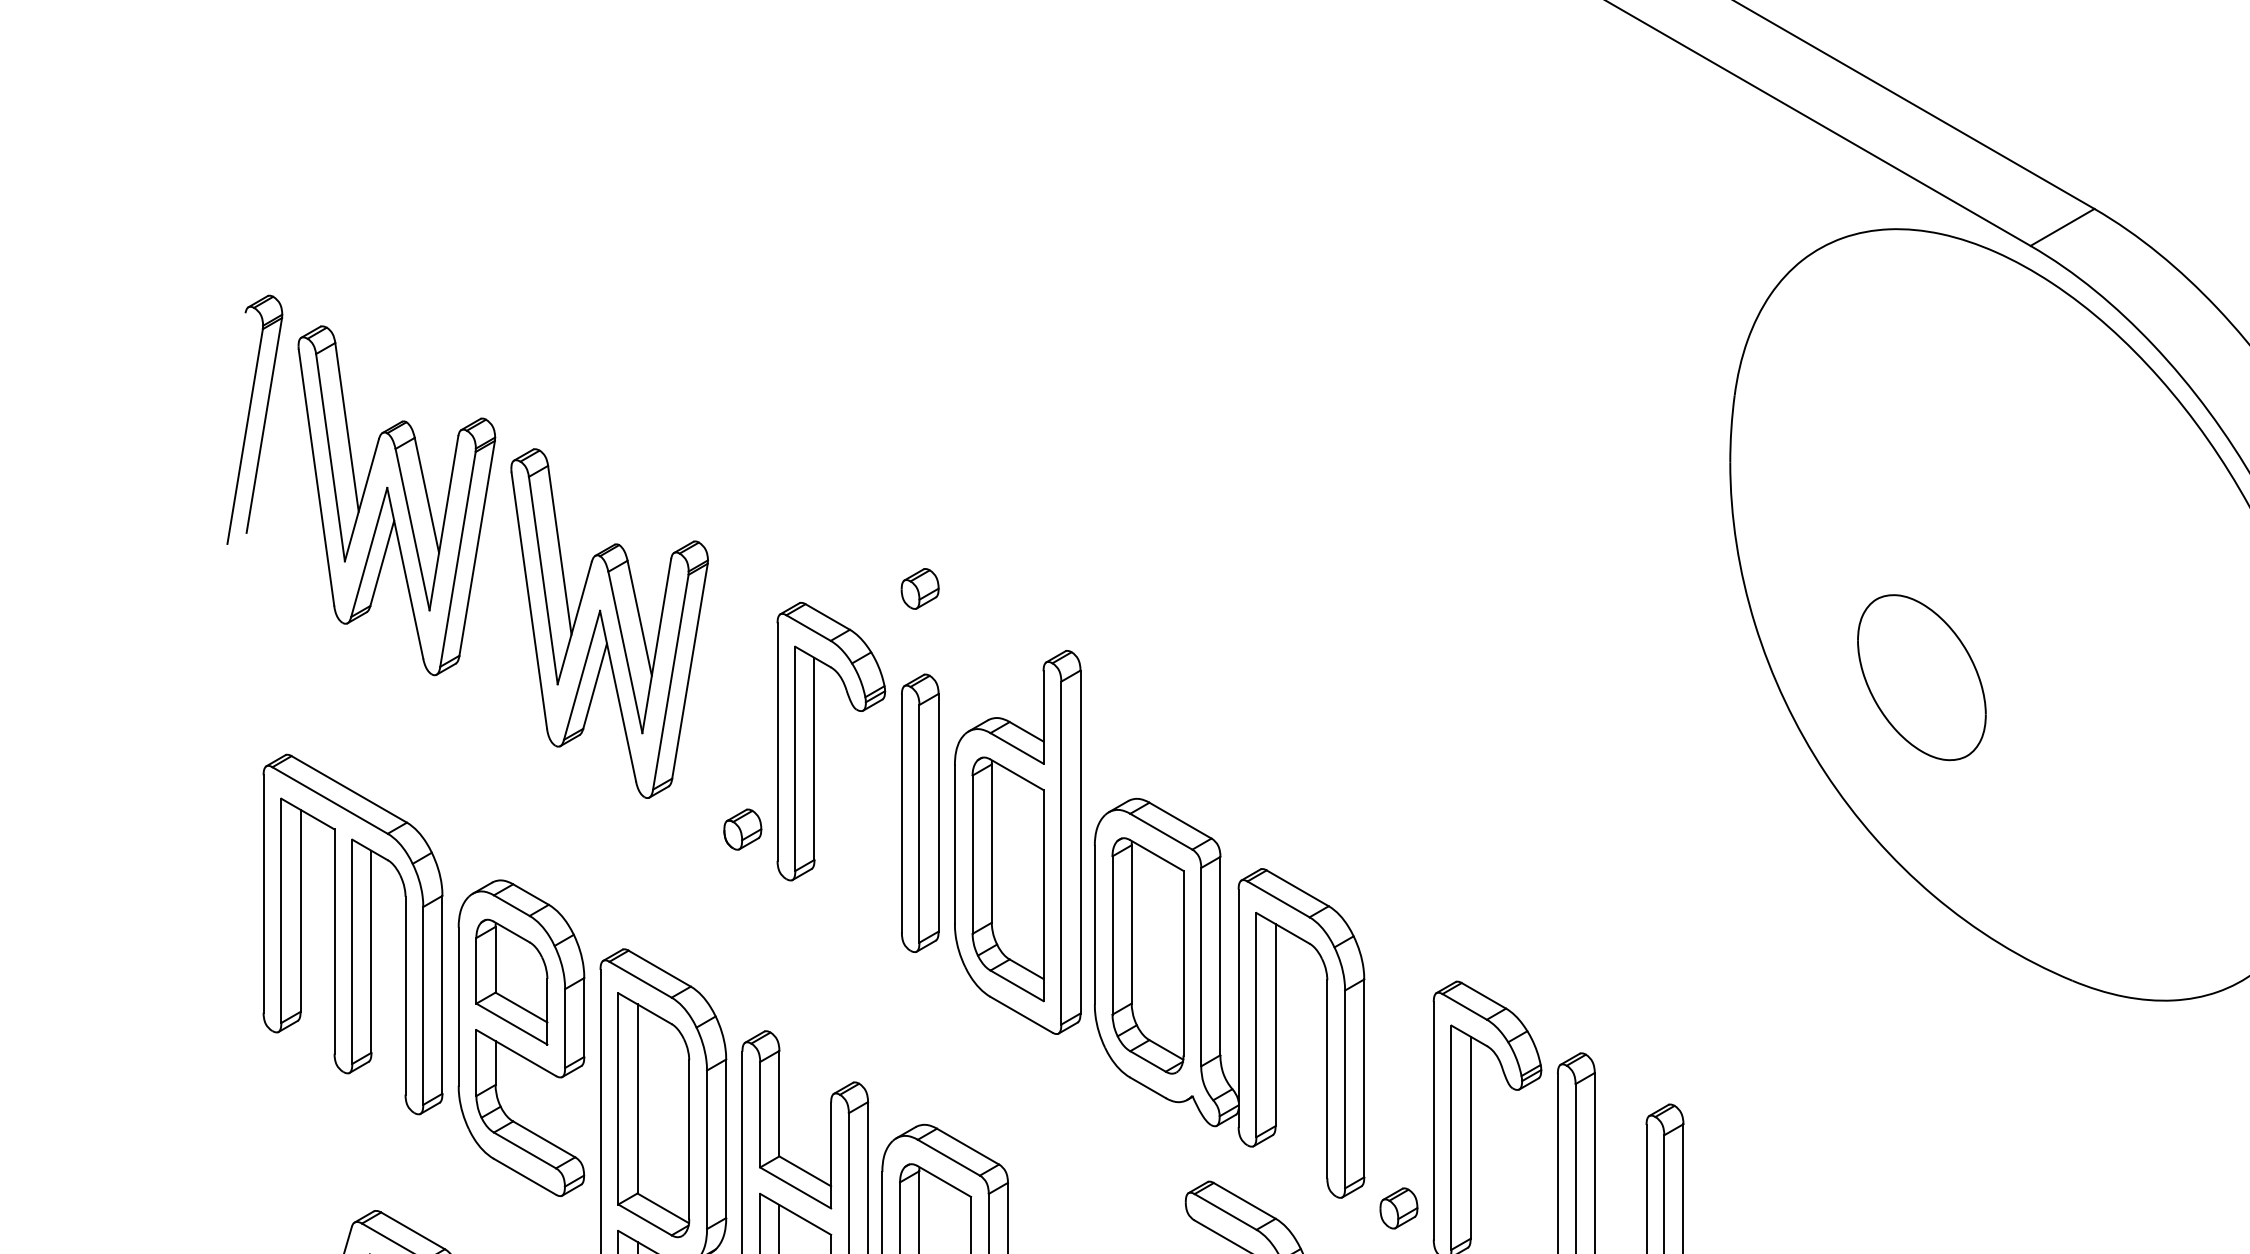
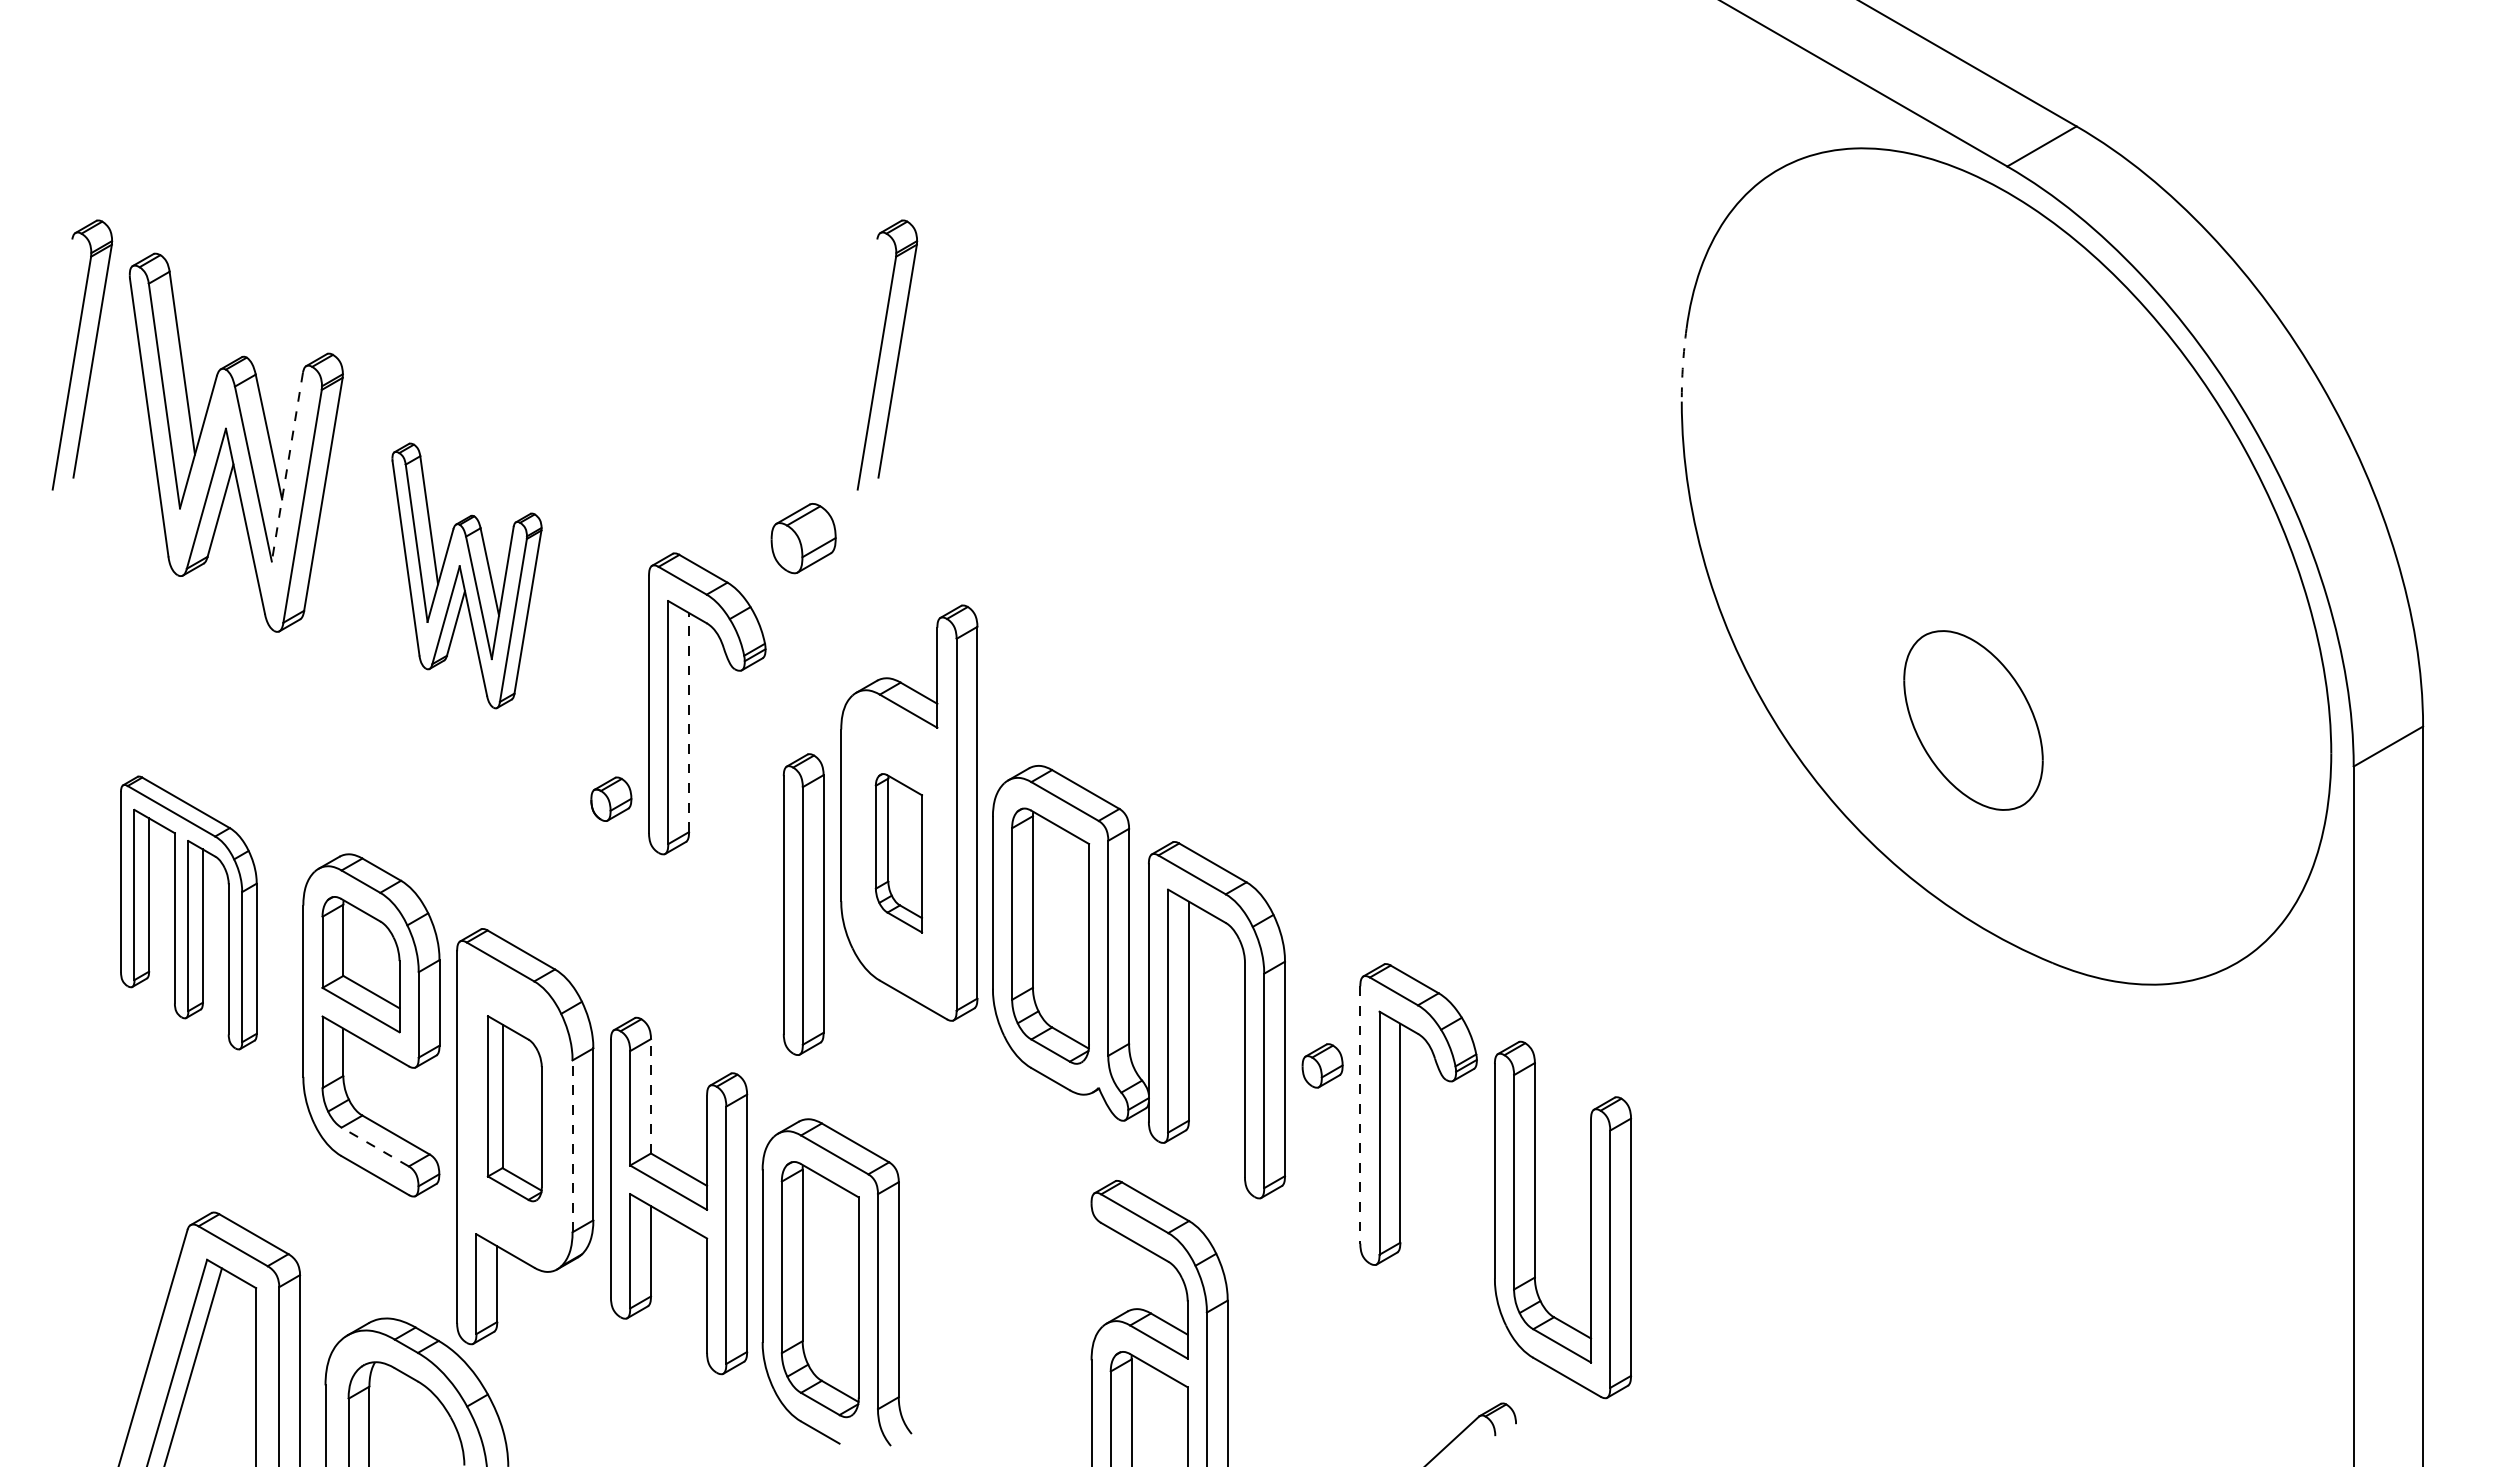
part: (992, 418) -> (881, 353), added
arc: (1730, 429) -> (1682, 365), solid -> dashed
line: (444, 523) -> (287, 467), solid -> dashed
part: (920, 588) -> (803, 537), size x1.6
part: (609, 623) -> (466, 575), size x0.7
part: (1921, 677) -> (1973, 720), moved
line: (814, 758) -> (689, 722), solid -> dashed
part: (920, 813) -> (803, 904), moved
part: (1007, 879) -> (898, 853), size x0.6
part: (352, 934) -> (188, 912), size x0.7
line: (778, 1102) -> (650, 1095), solid -> dashed
part: (653, 1114) -> (514, 1108), size x0.7
line: (1433, 1121) -> (1360, 1115), solid -> dashed
line: (706, 1149) -> (572, 1146), solid -> dashed
line: (525, 1150) -> (375, 1147), solid -> dashed
part: (1398, 1208) -> (1322, 1065), moved

